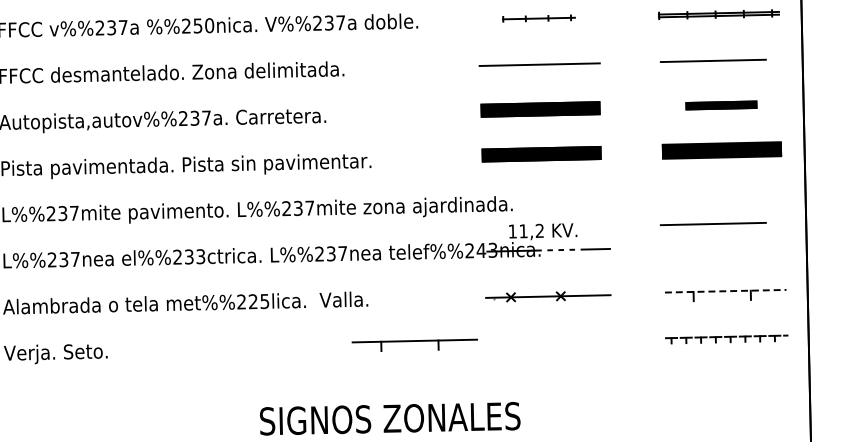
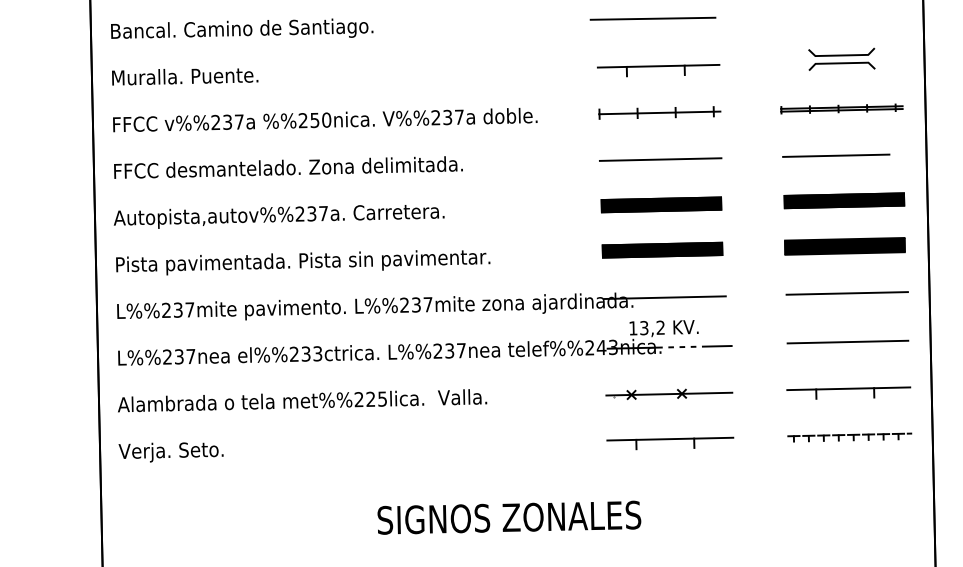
part: (538, 18) -> (659, 112), size x1.67
part: (721, 105) -> (844, 200), size x1.67
line: (723, 197) -> (846, 293), added
line: (543, 201) -> (664, 297), added
line: (713, 223) -> (836, 320), removed
text: (523, 231) -> (644, 328), 11,2 -> 13,2
line: (724, 244) -> (847, 341), added
line: (726, 290) -> (849, 388), dashed -> solid
part: (415, 345) -> (670, 443), moved

